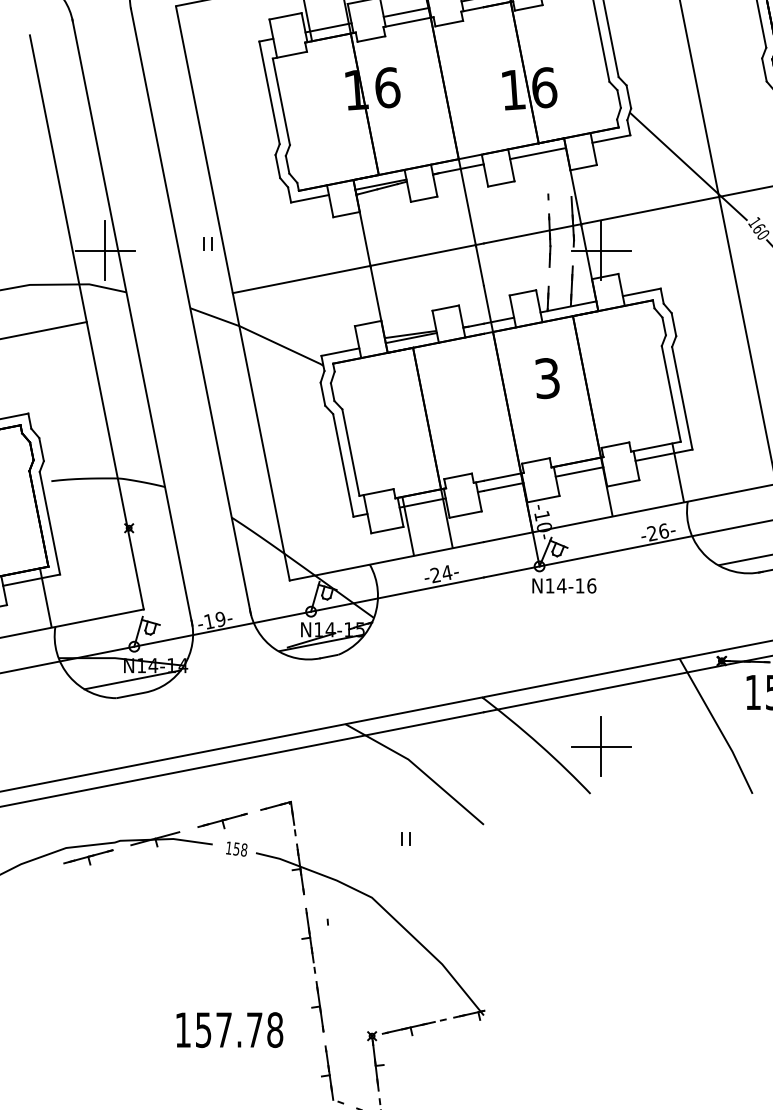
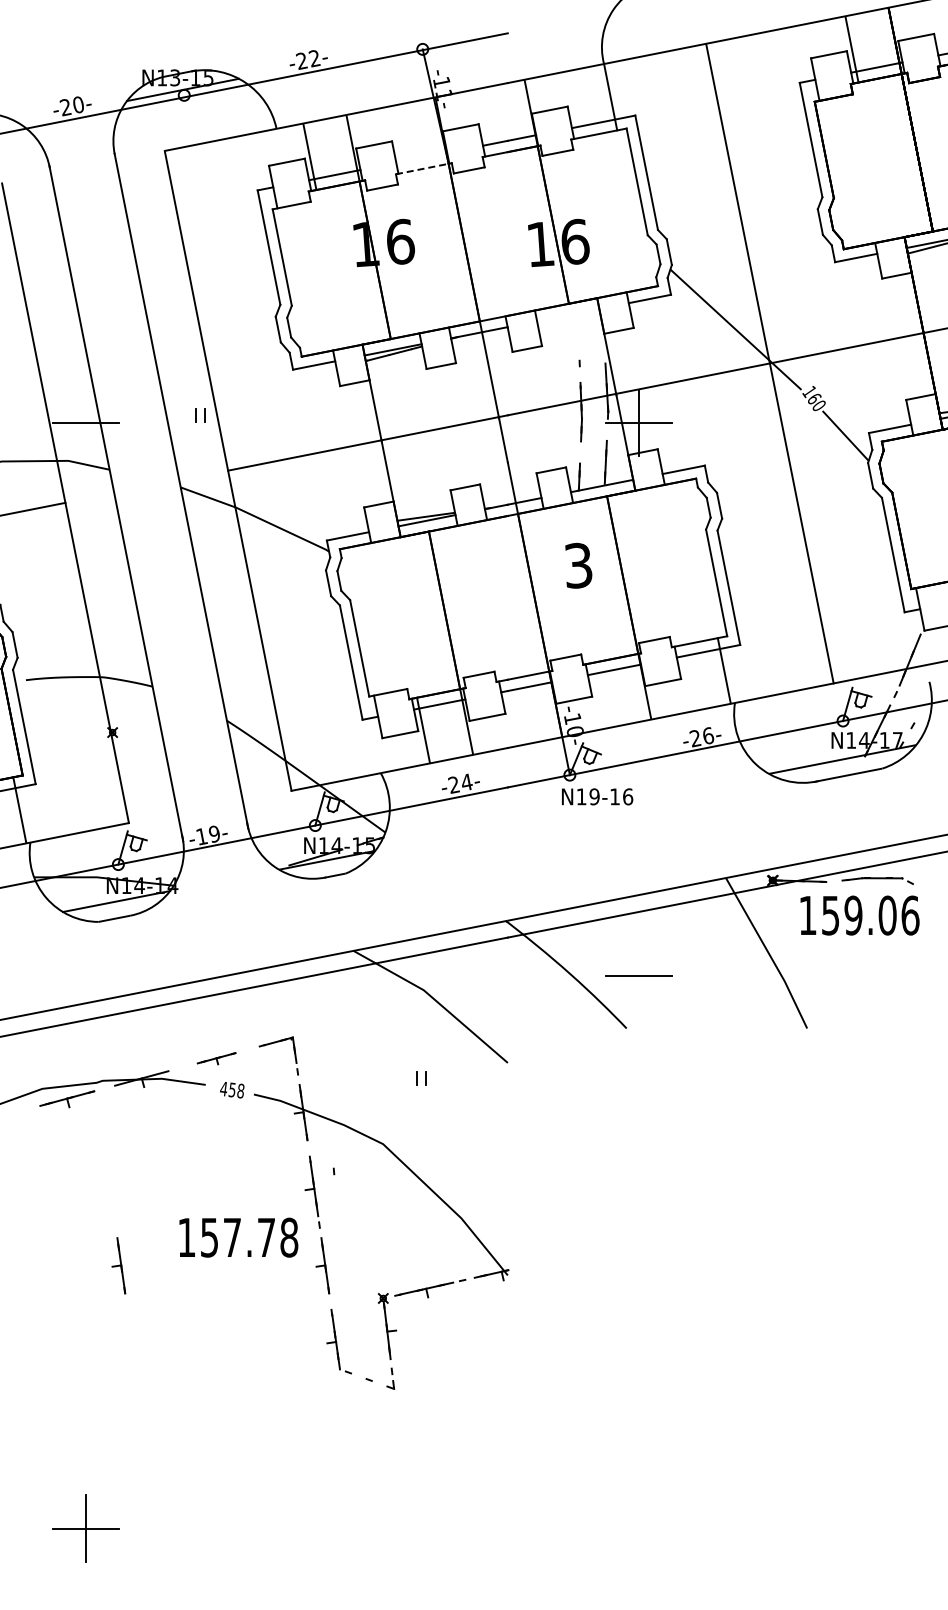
line: (406, 12) -> (421, 157), removed
line: (407, 22) -> (422, 169), solid -> dashed
line: (538, 153) -> (568, 315), removed
line: (105, 250) -> (86, 423), removed
text: (561, 585) -> (594, 796), N14-16 -> N19-16
line: (601, 746) -> (638, 975), removed
part: (222, 820) -> (216, 1058), size x0.7
text: (228, 847) -> (223, 1088), 158 -> 458
part: (134, 1006) -> (118, 1265), added
text: (229, 1029) -> (238, 1237), moved

